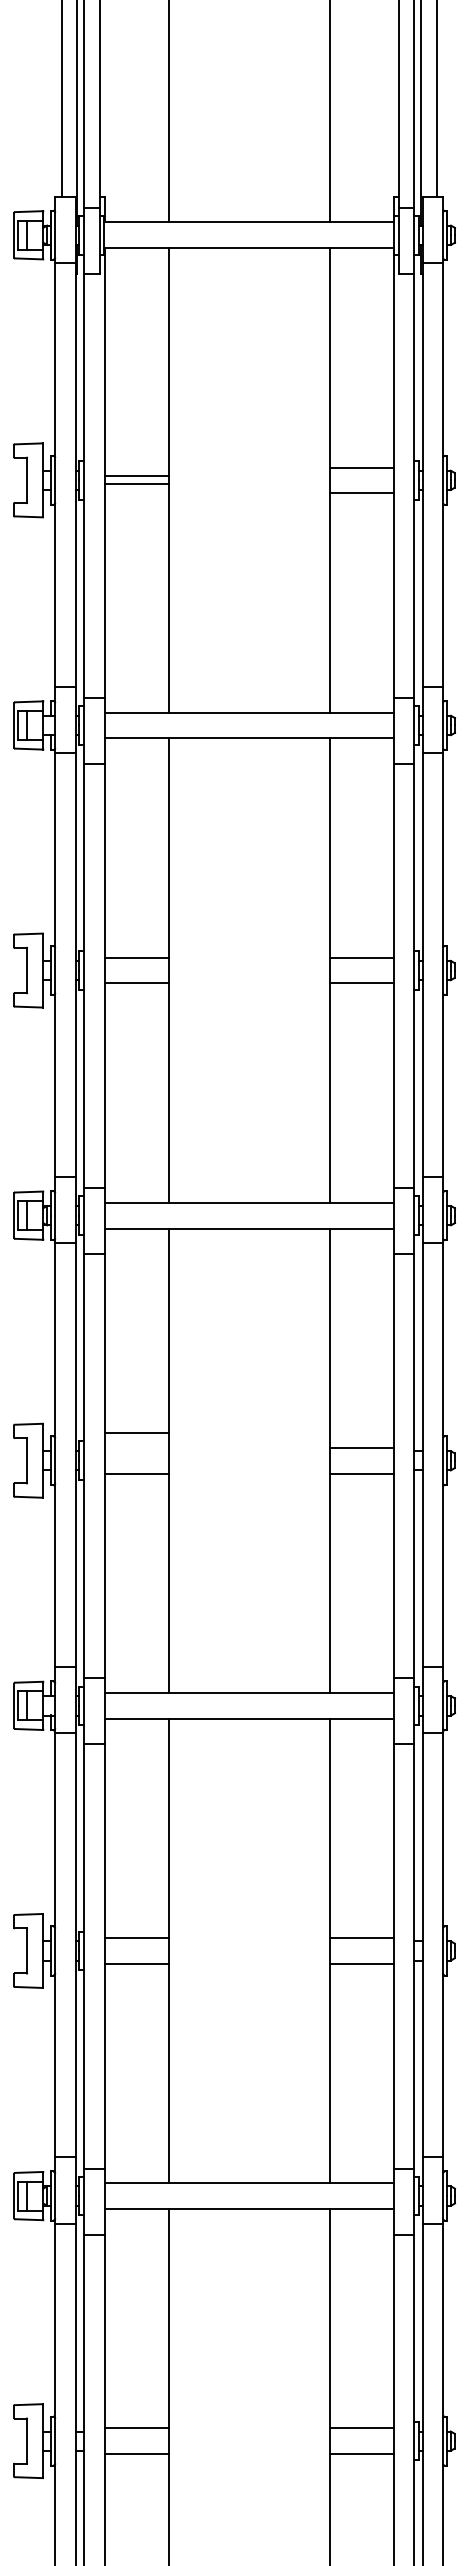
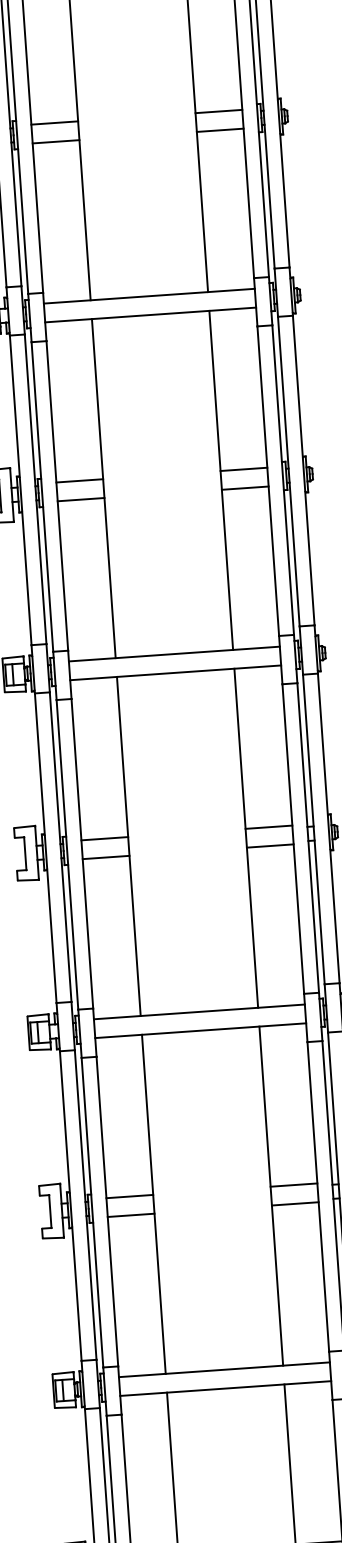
line: (136, 476) -> (55, 141), moved
line: (136, 483) -> (54, 123), moved
line: (136, 1432) -> (104, 838), moved

